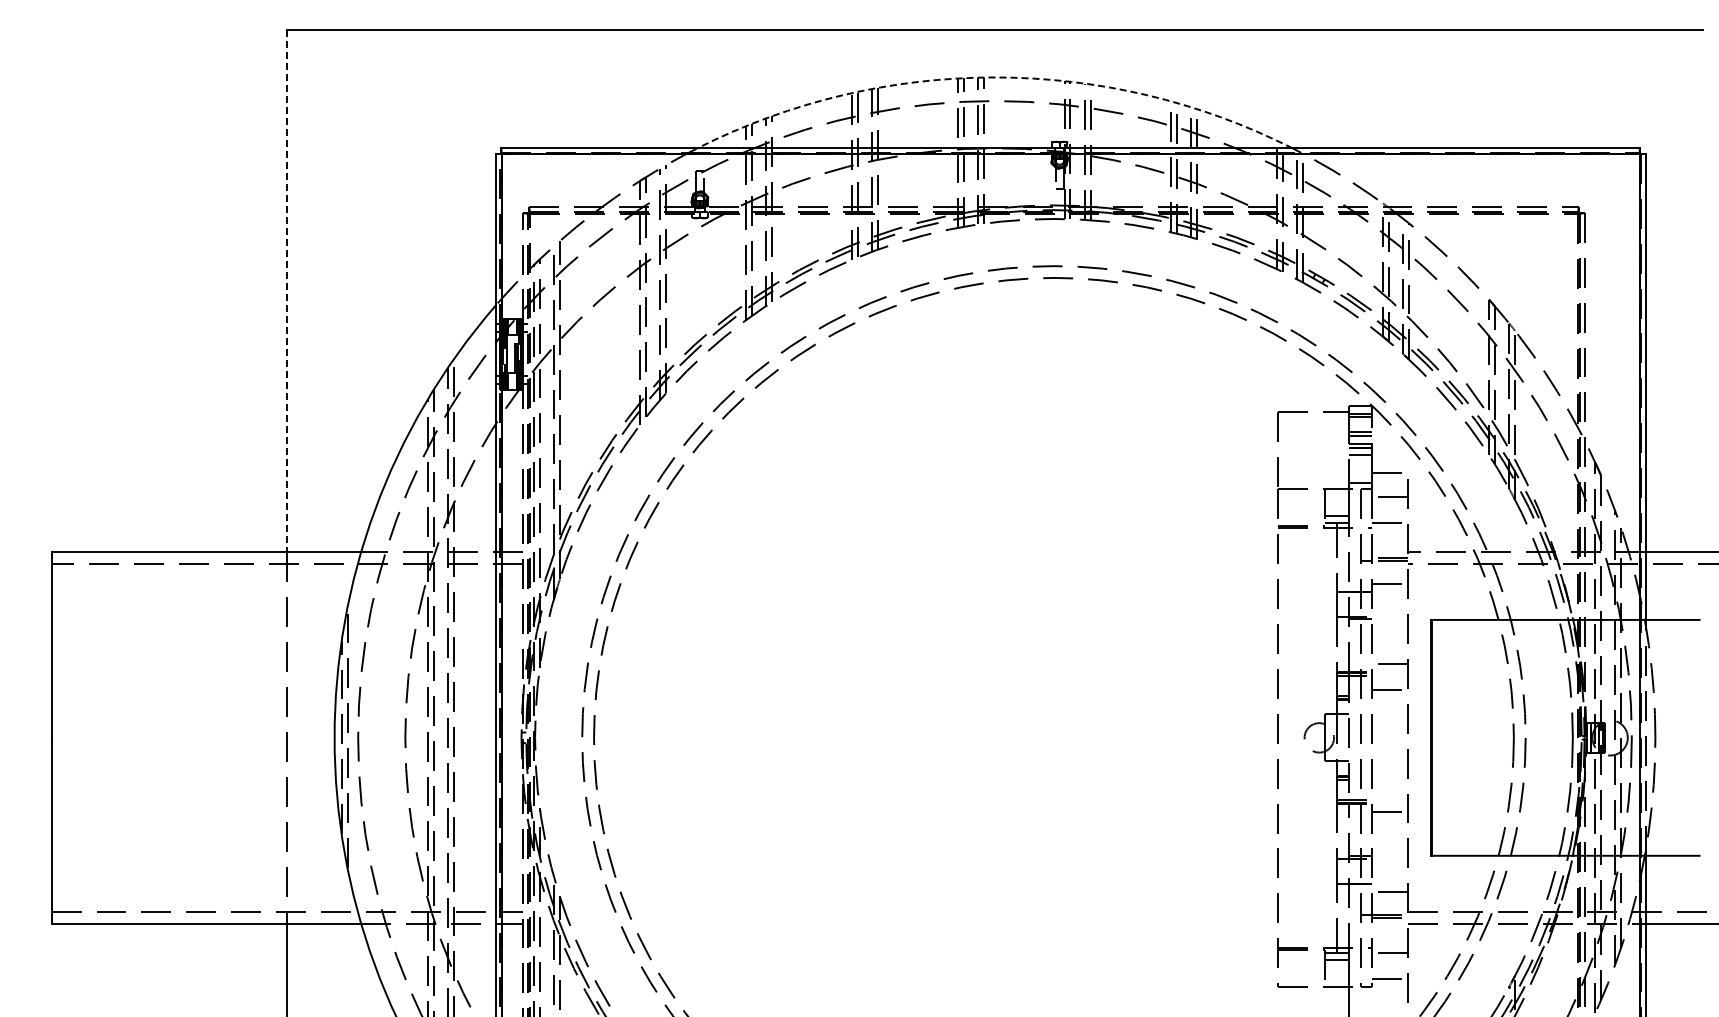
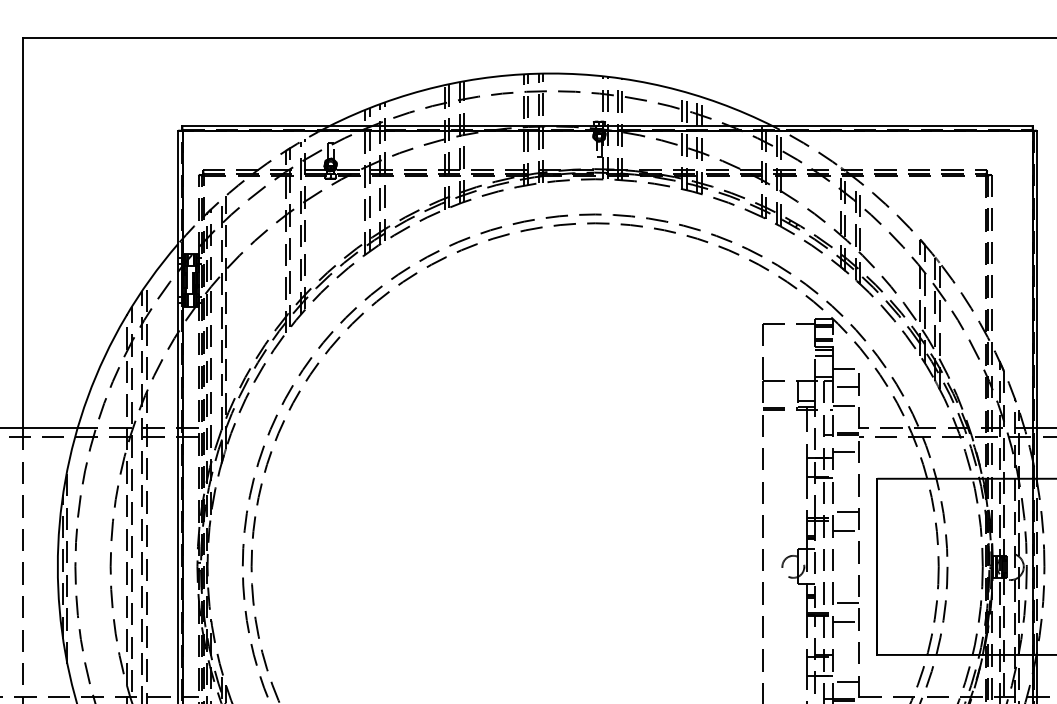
arc: (995, 77) -> (551, 73), dashed -> solid
line: (287, 291) -> (22, 233), dashed -> solid
line: (1389, 785) -> (845, 602), added

